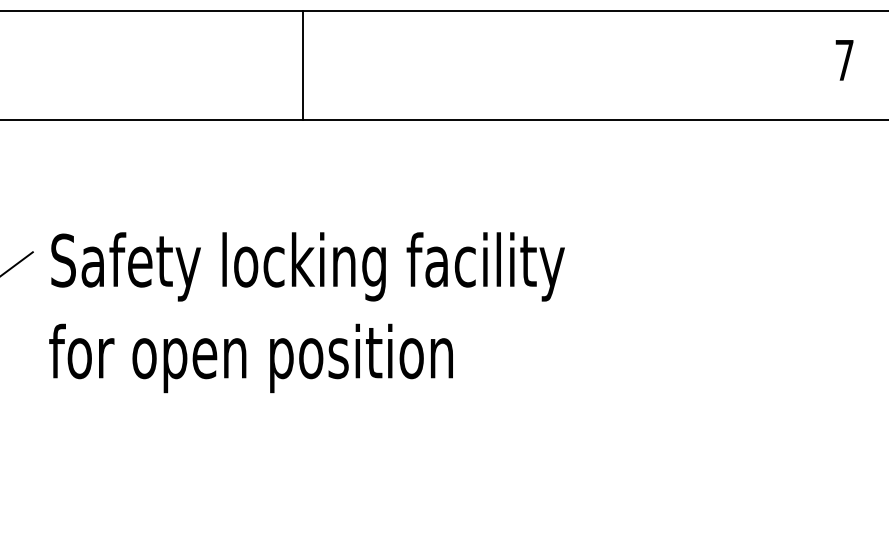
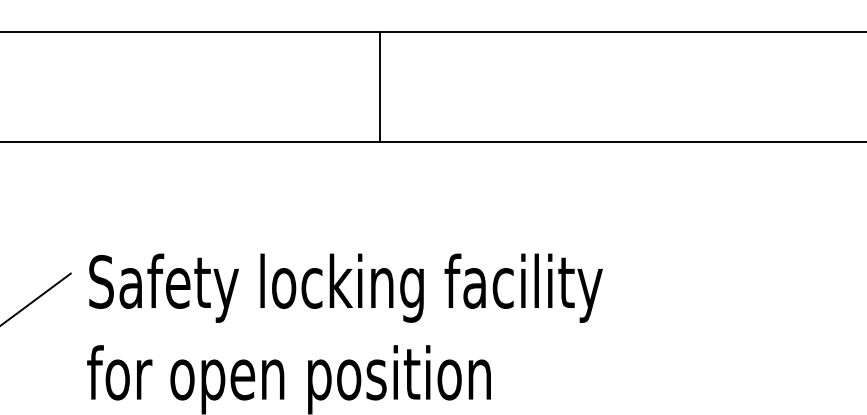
line: (302, 65) -> (379, 86), moved

